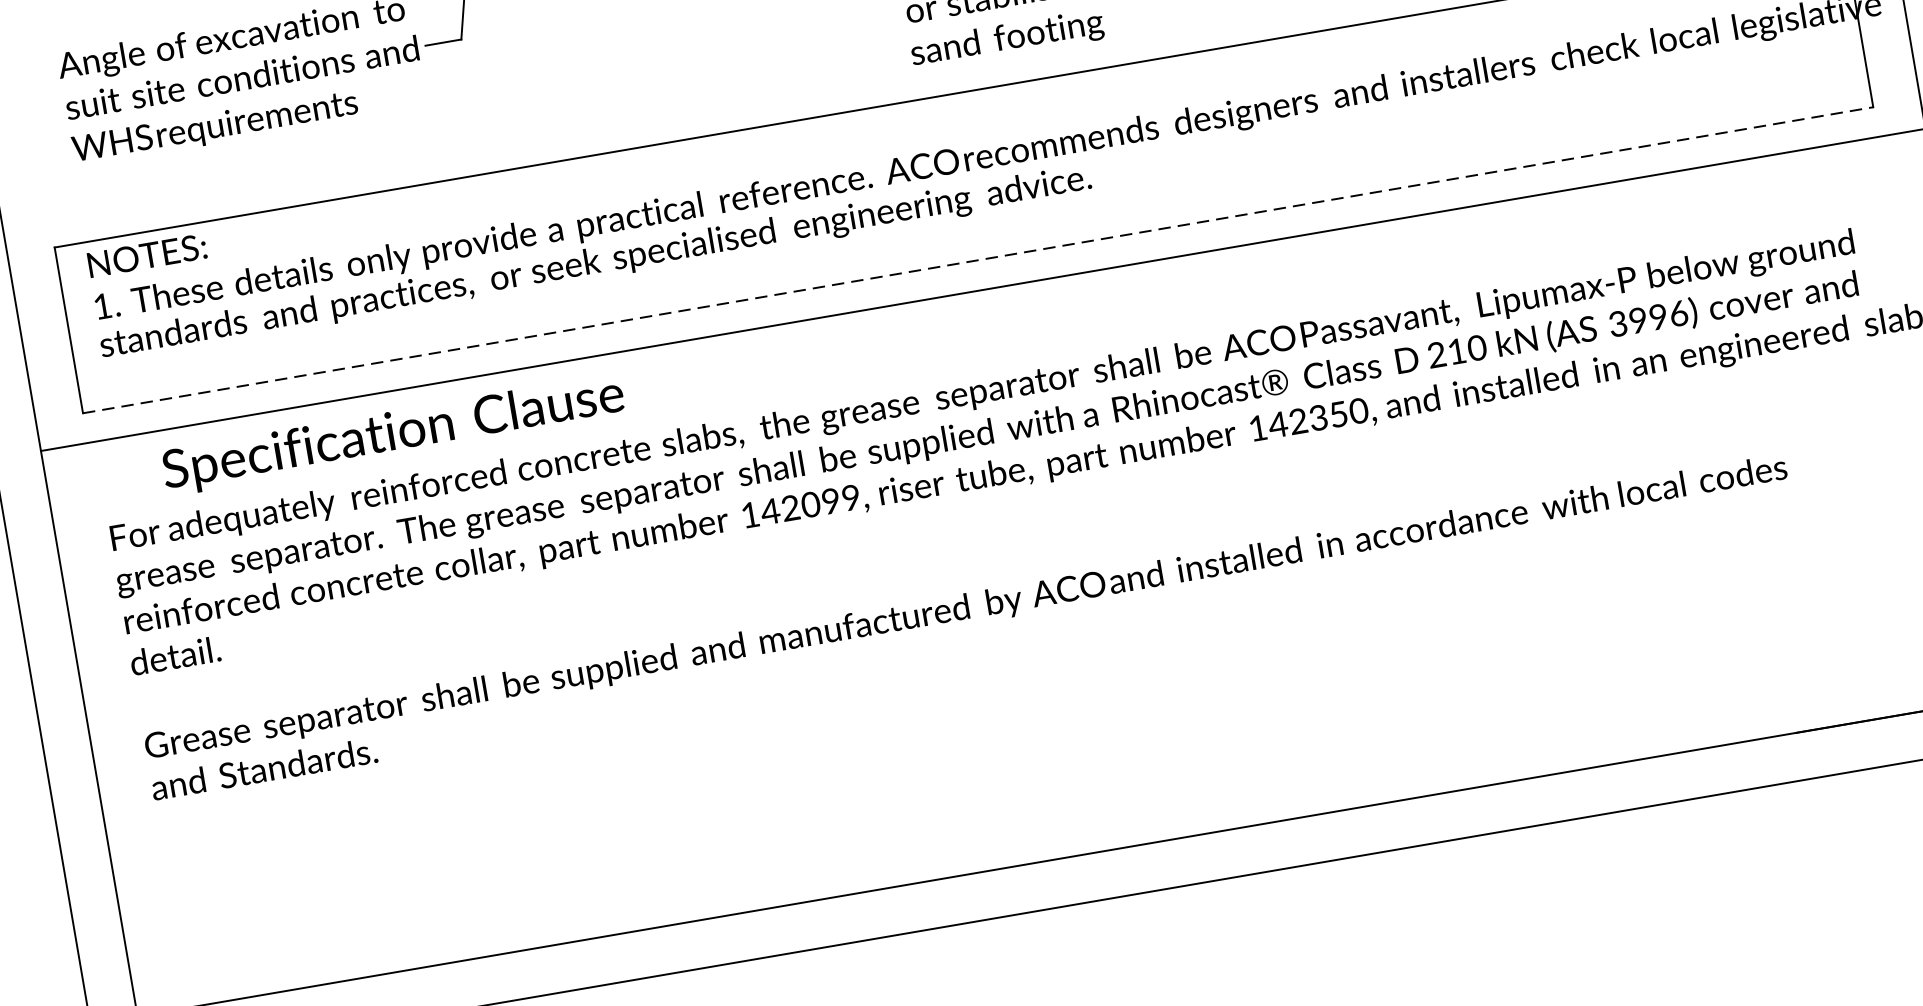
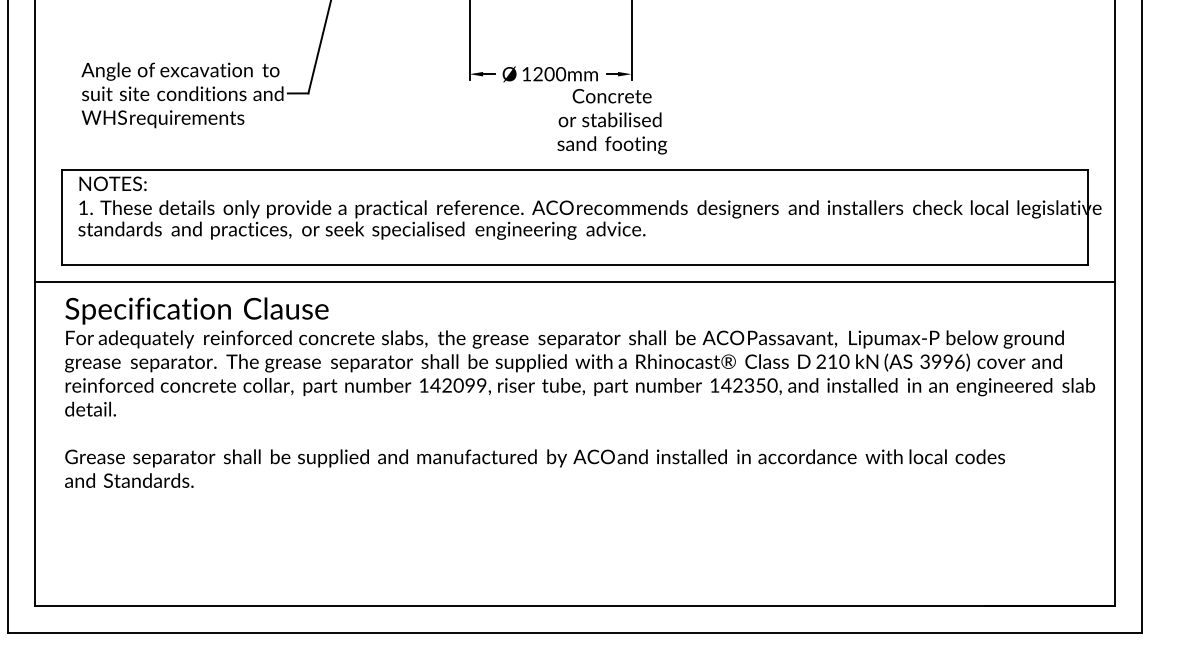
line: (979, 260) -> (575, 265), dashed -> solid
text: (392, 434) -> (196, 310), moved

